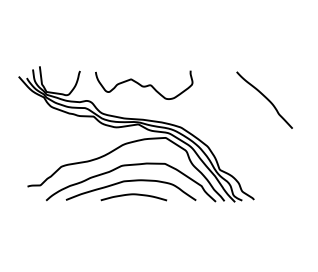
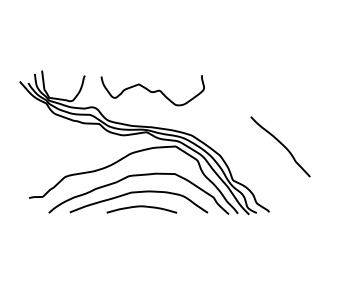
curve: (265, 98) -> (281, 145), moved

